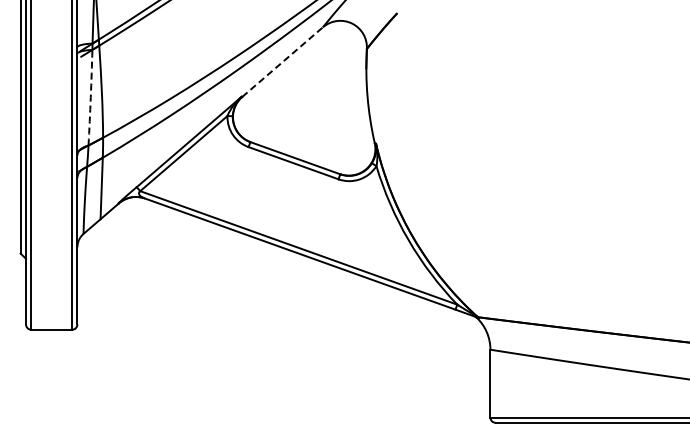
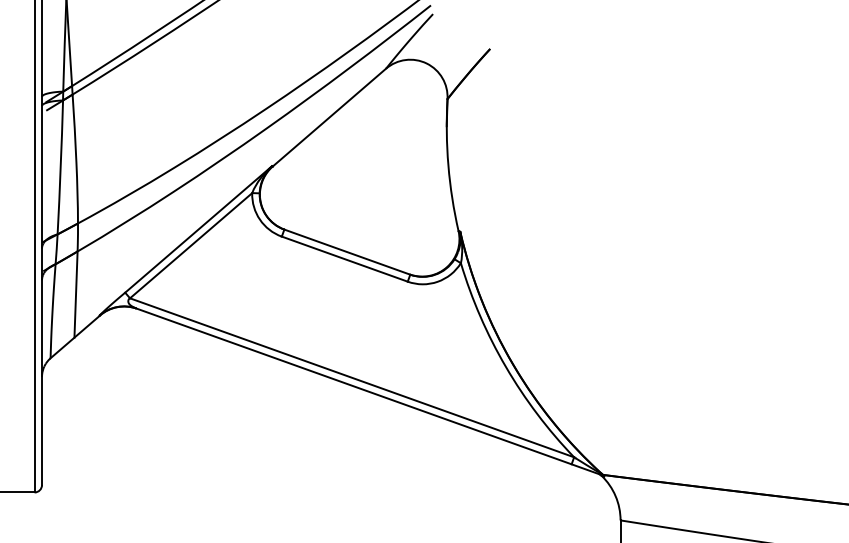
line: (282, 61) -> (329, 116), dashed -> solid
arc: (90, 97) -> (60, 167), dashed -> solid

